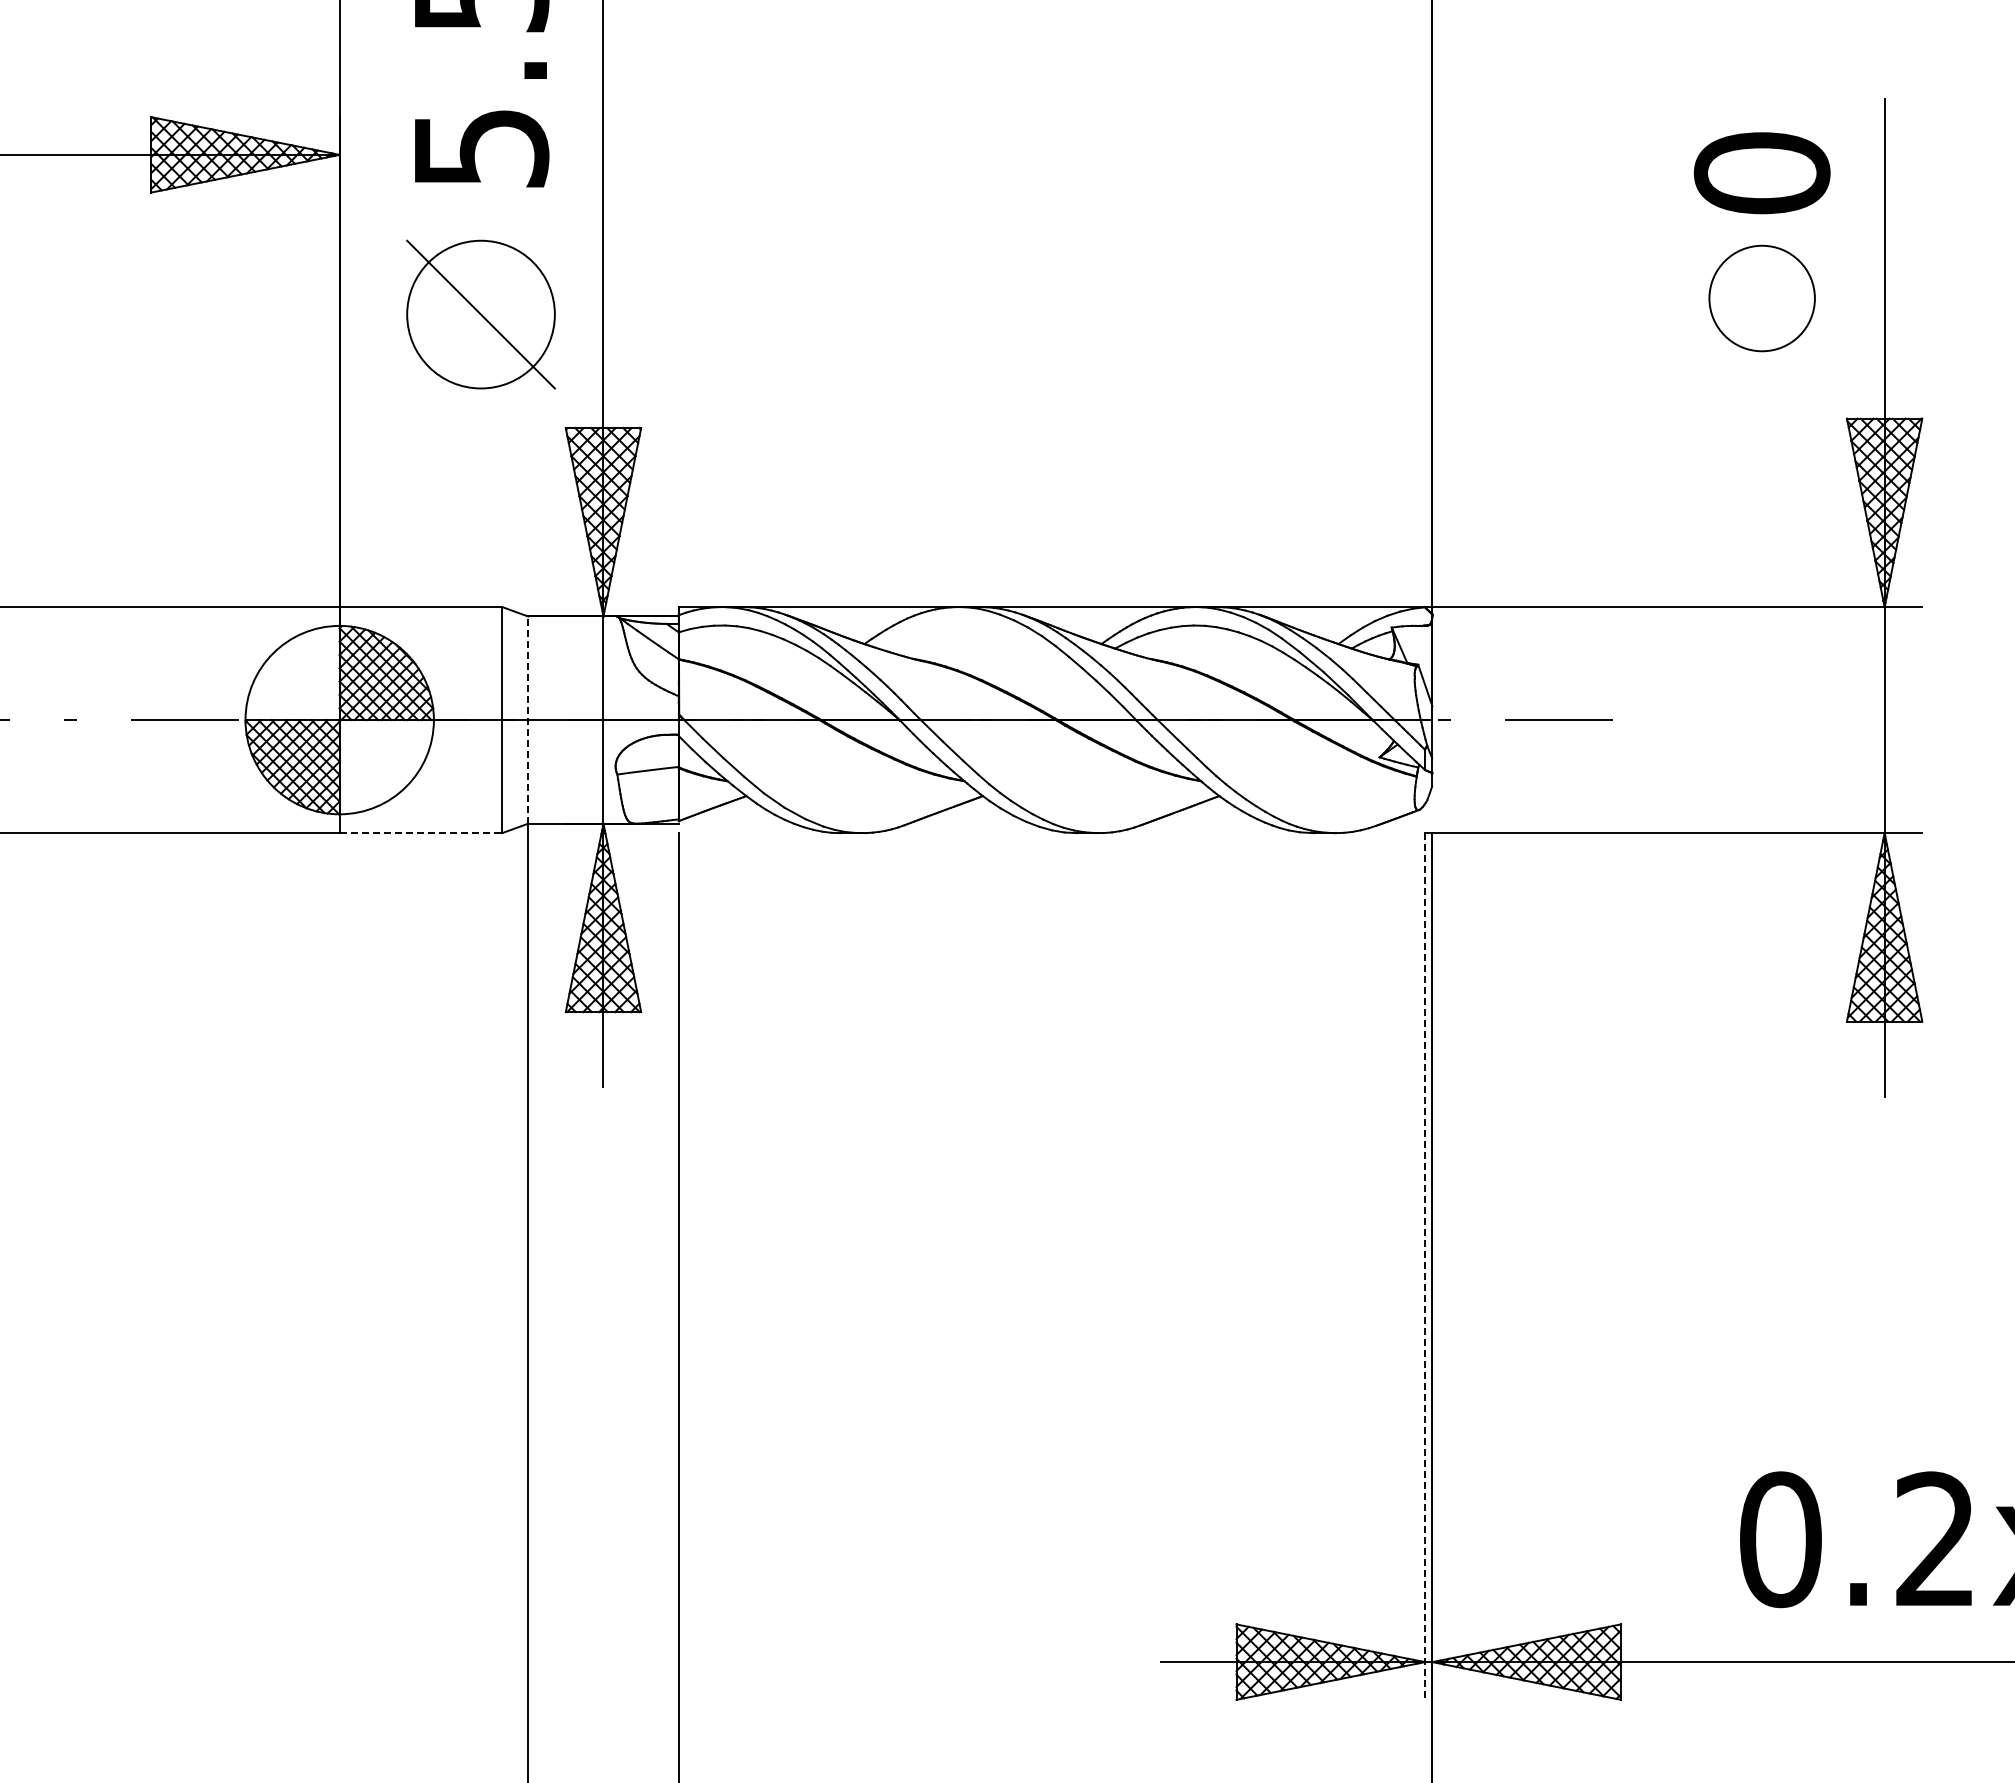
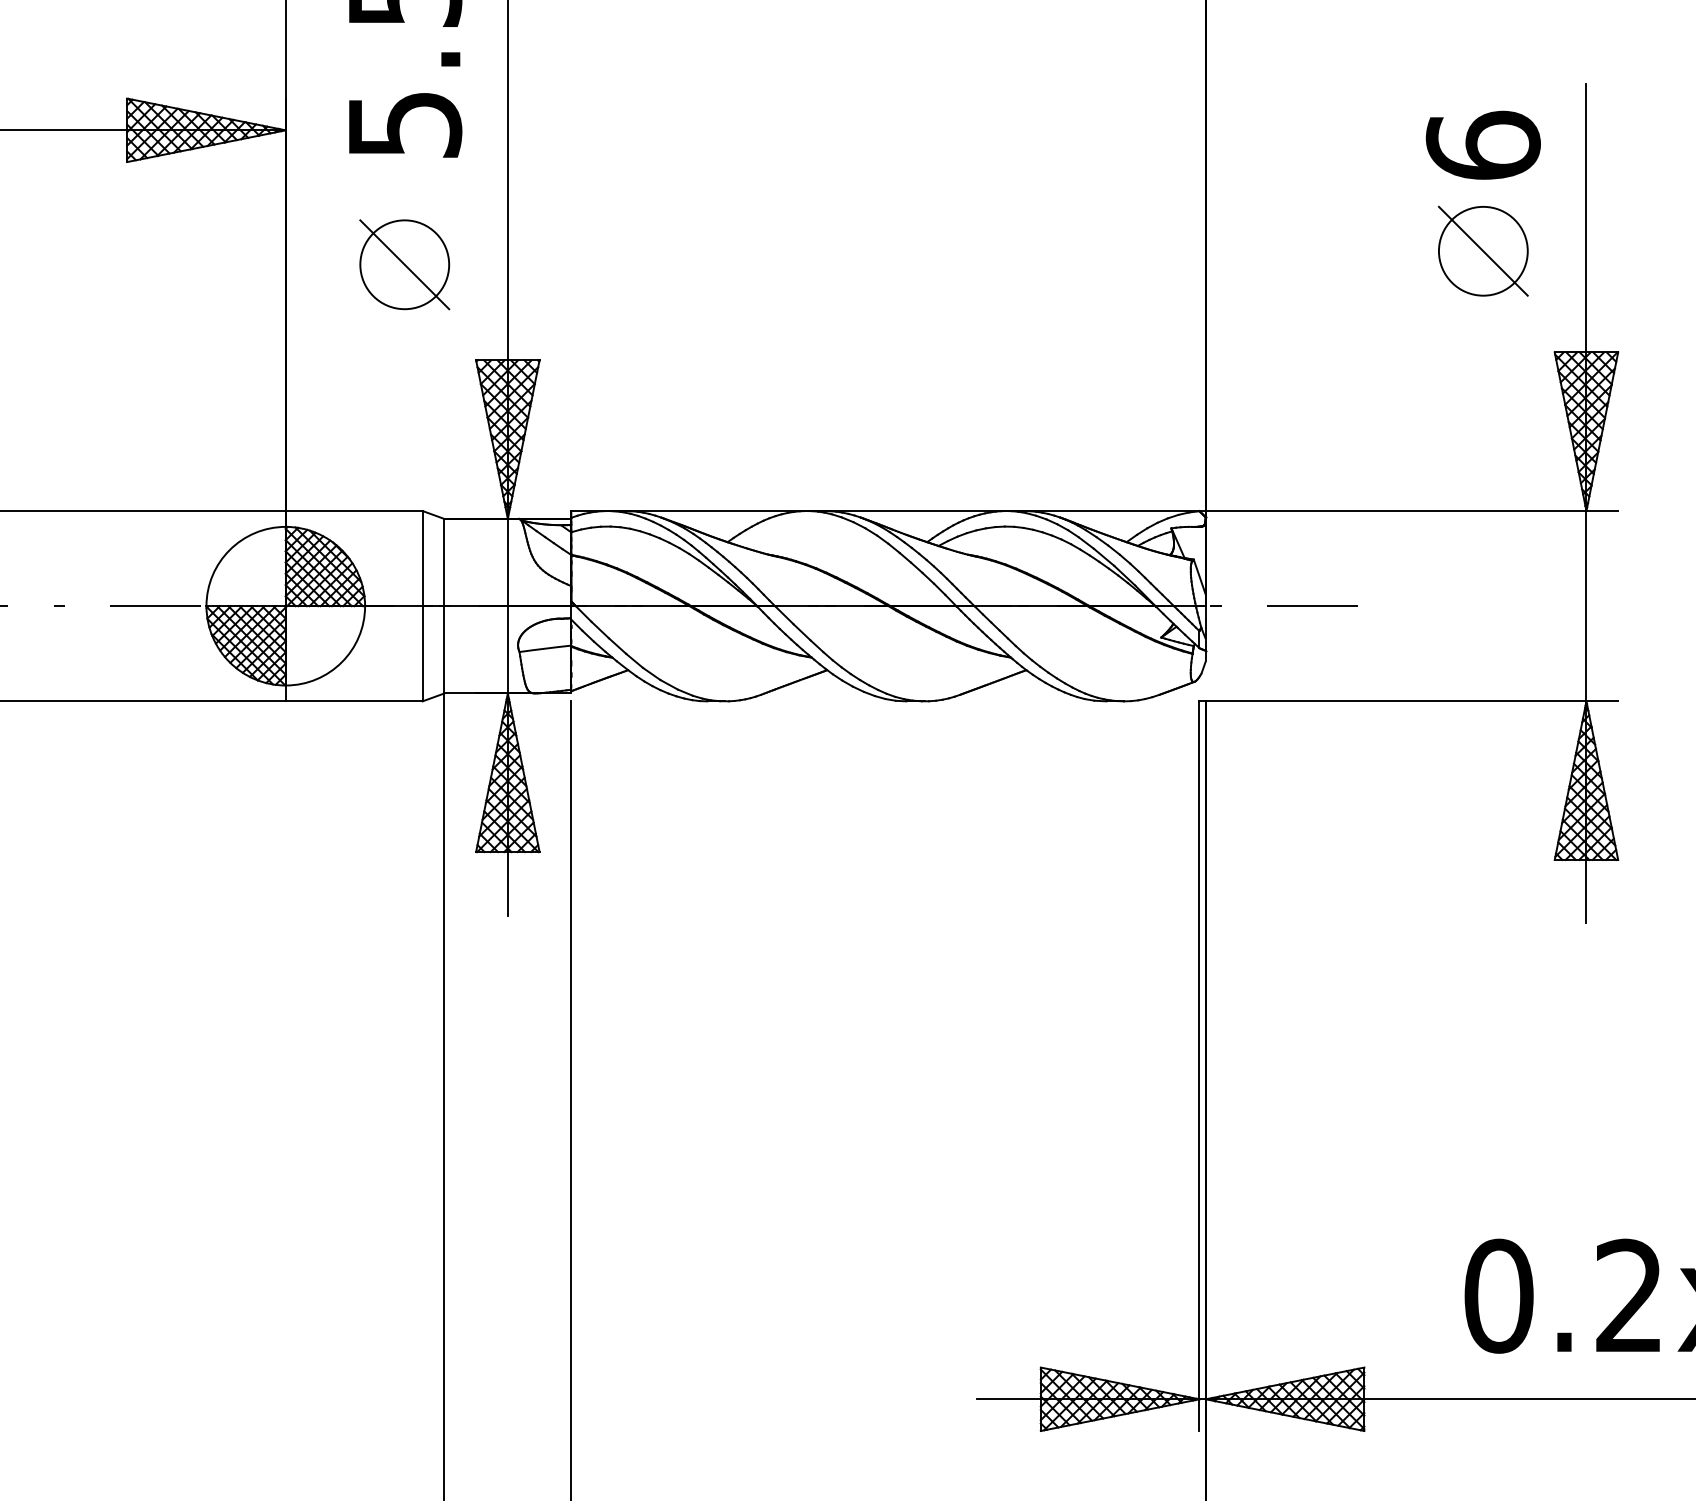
text: (1761, 172) -> (1482, 145), 0 -> 6
line: (1761, 298) -> (1482, 251), added
part: (480, 314) -> (404, 264), size x0.71
line: (528, 720) -> (444, 606), dashed -> solid
line: (421, 833) -> (354, 701), dashed -> solid
line: (1424, 1266) -> (1199, 1066), dashed -> solid

